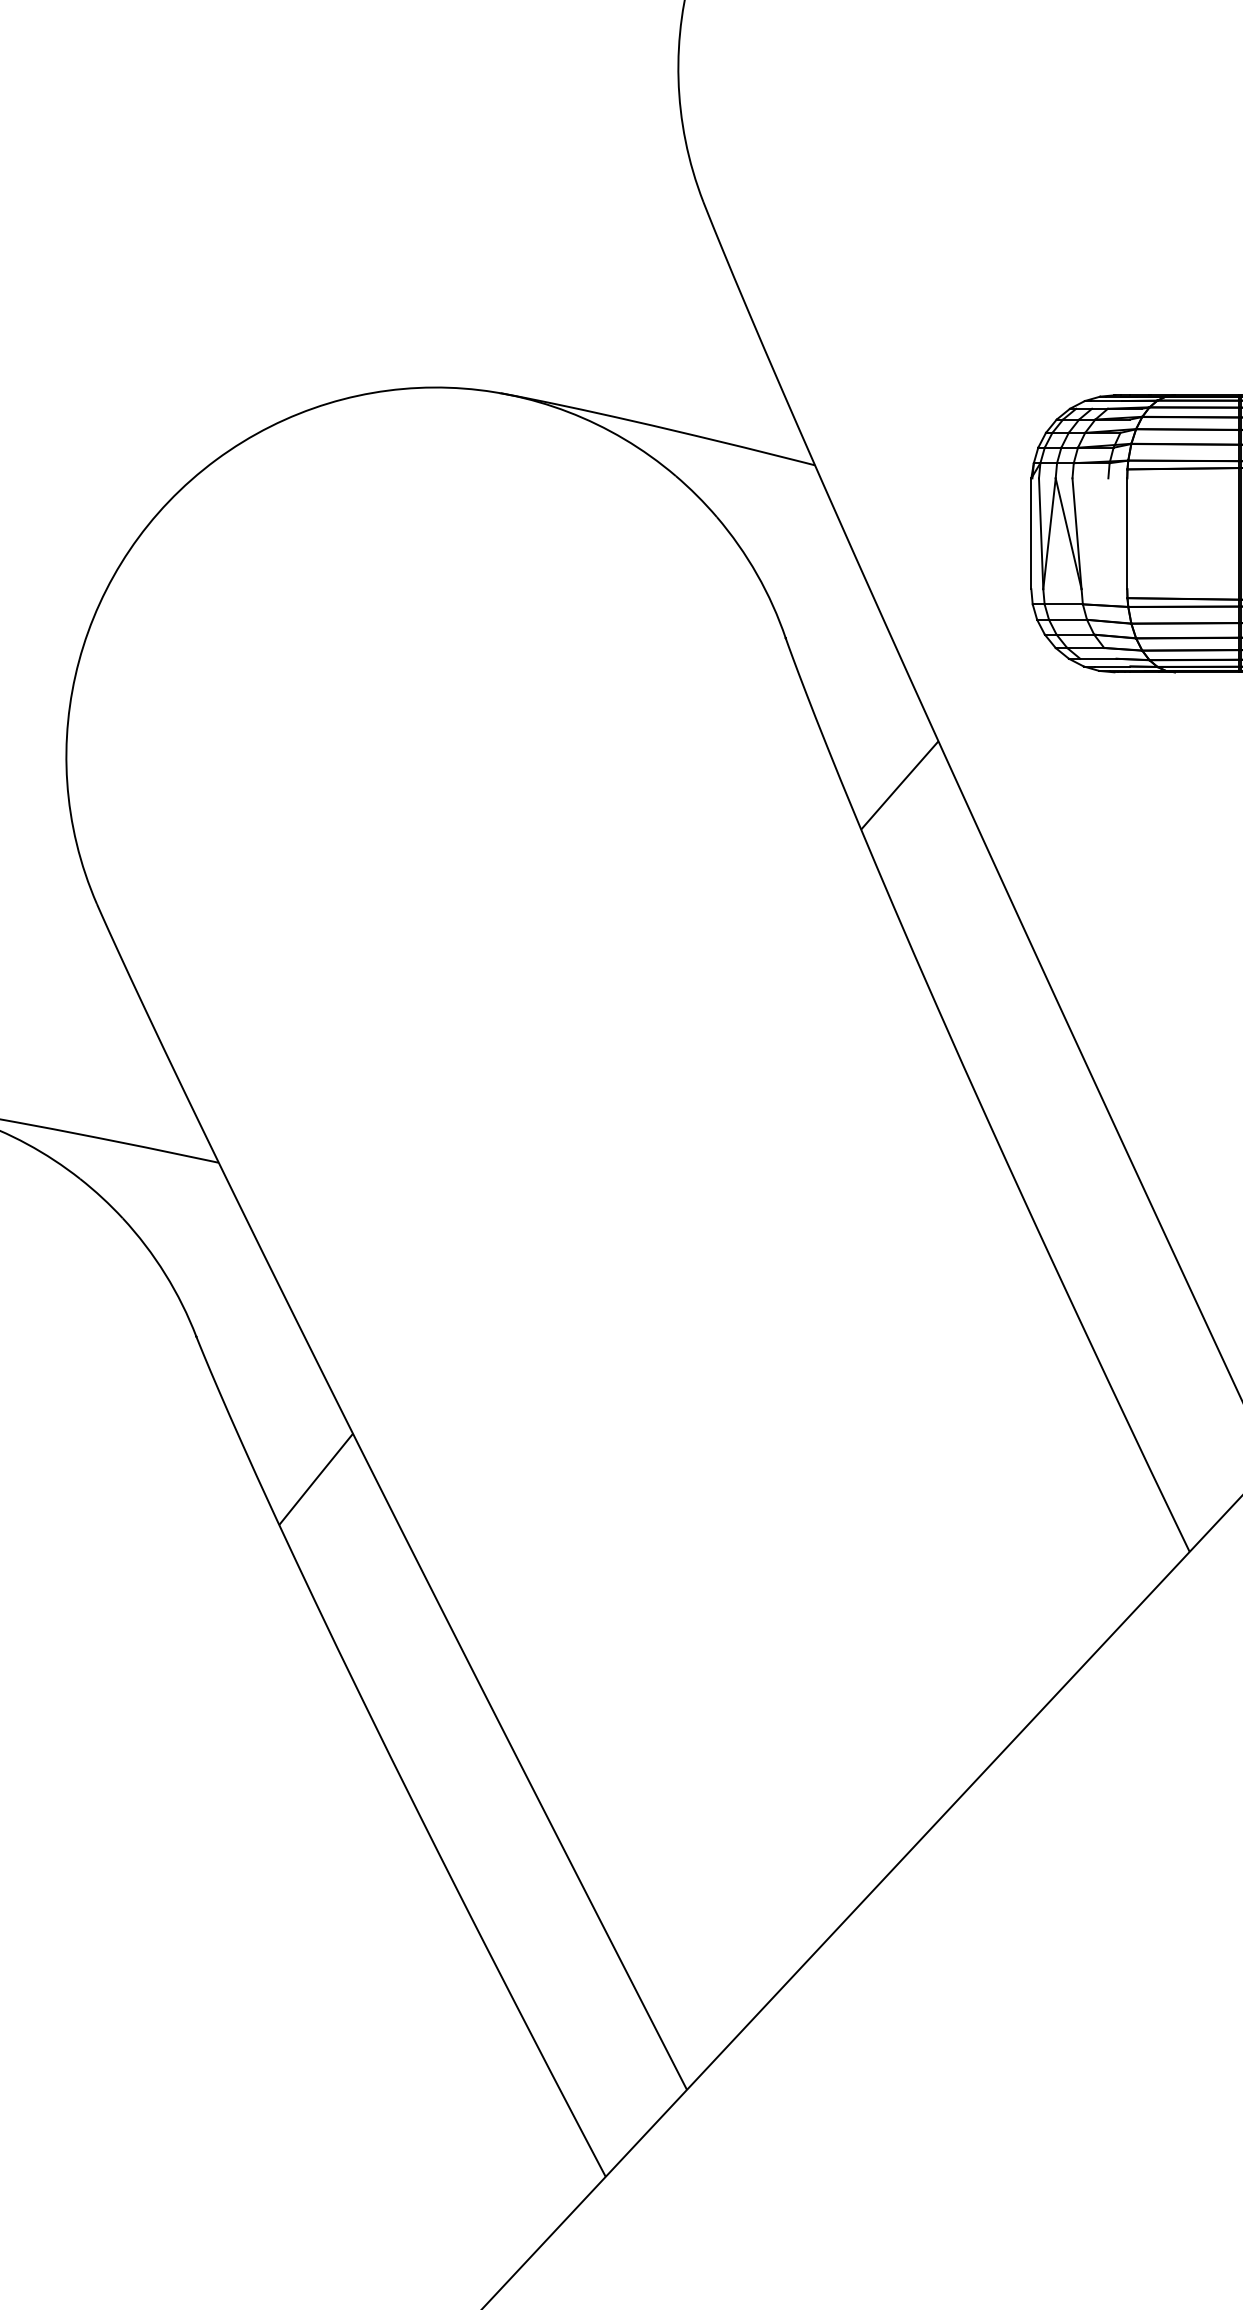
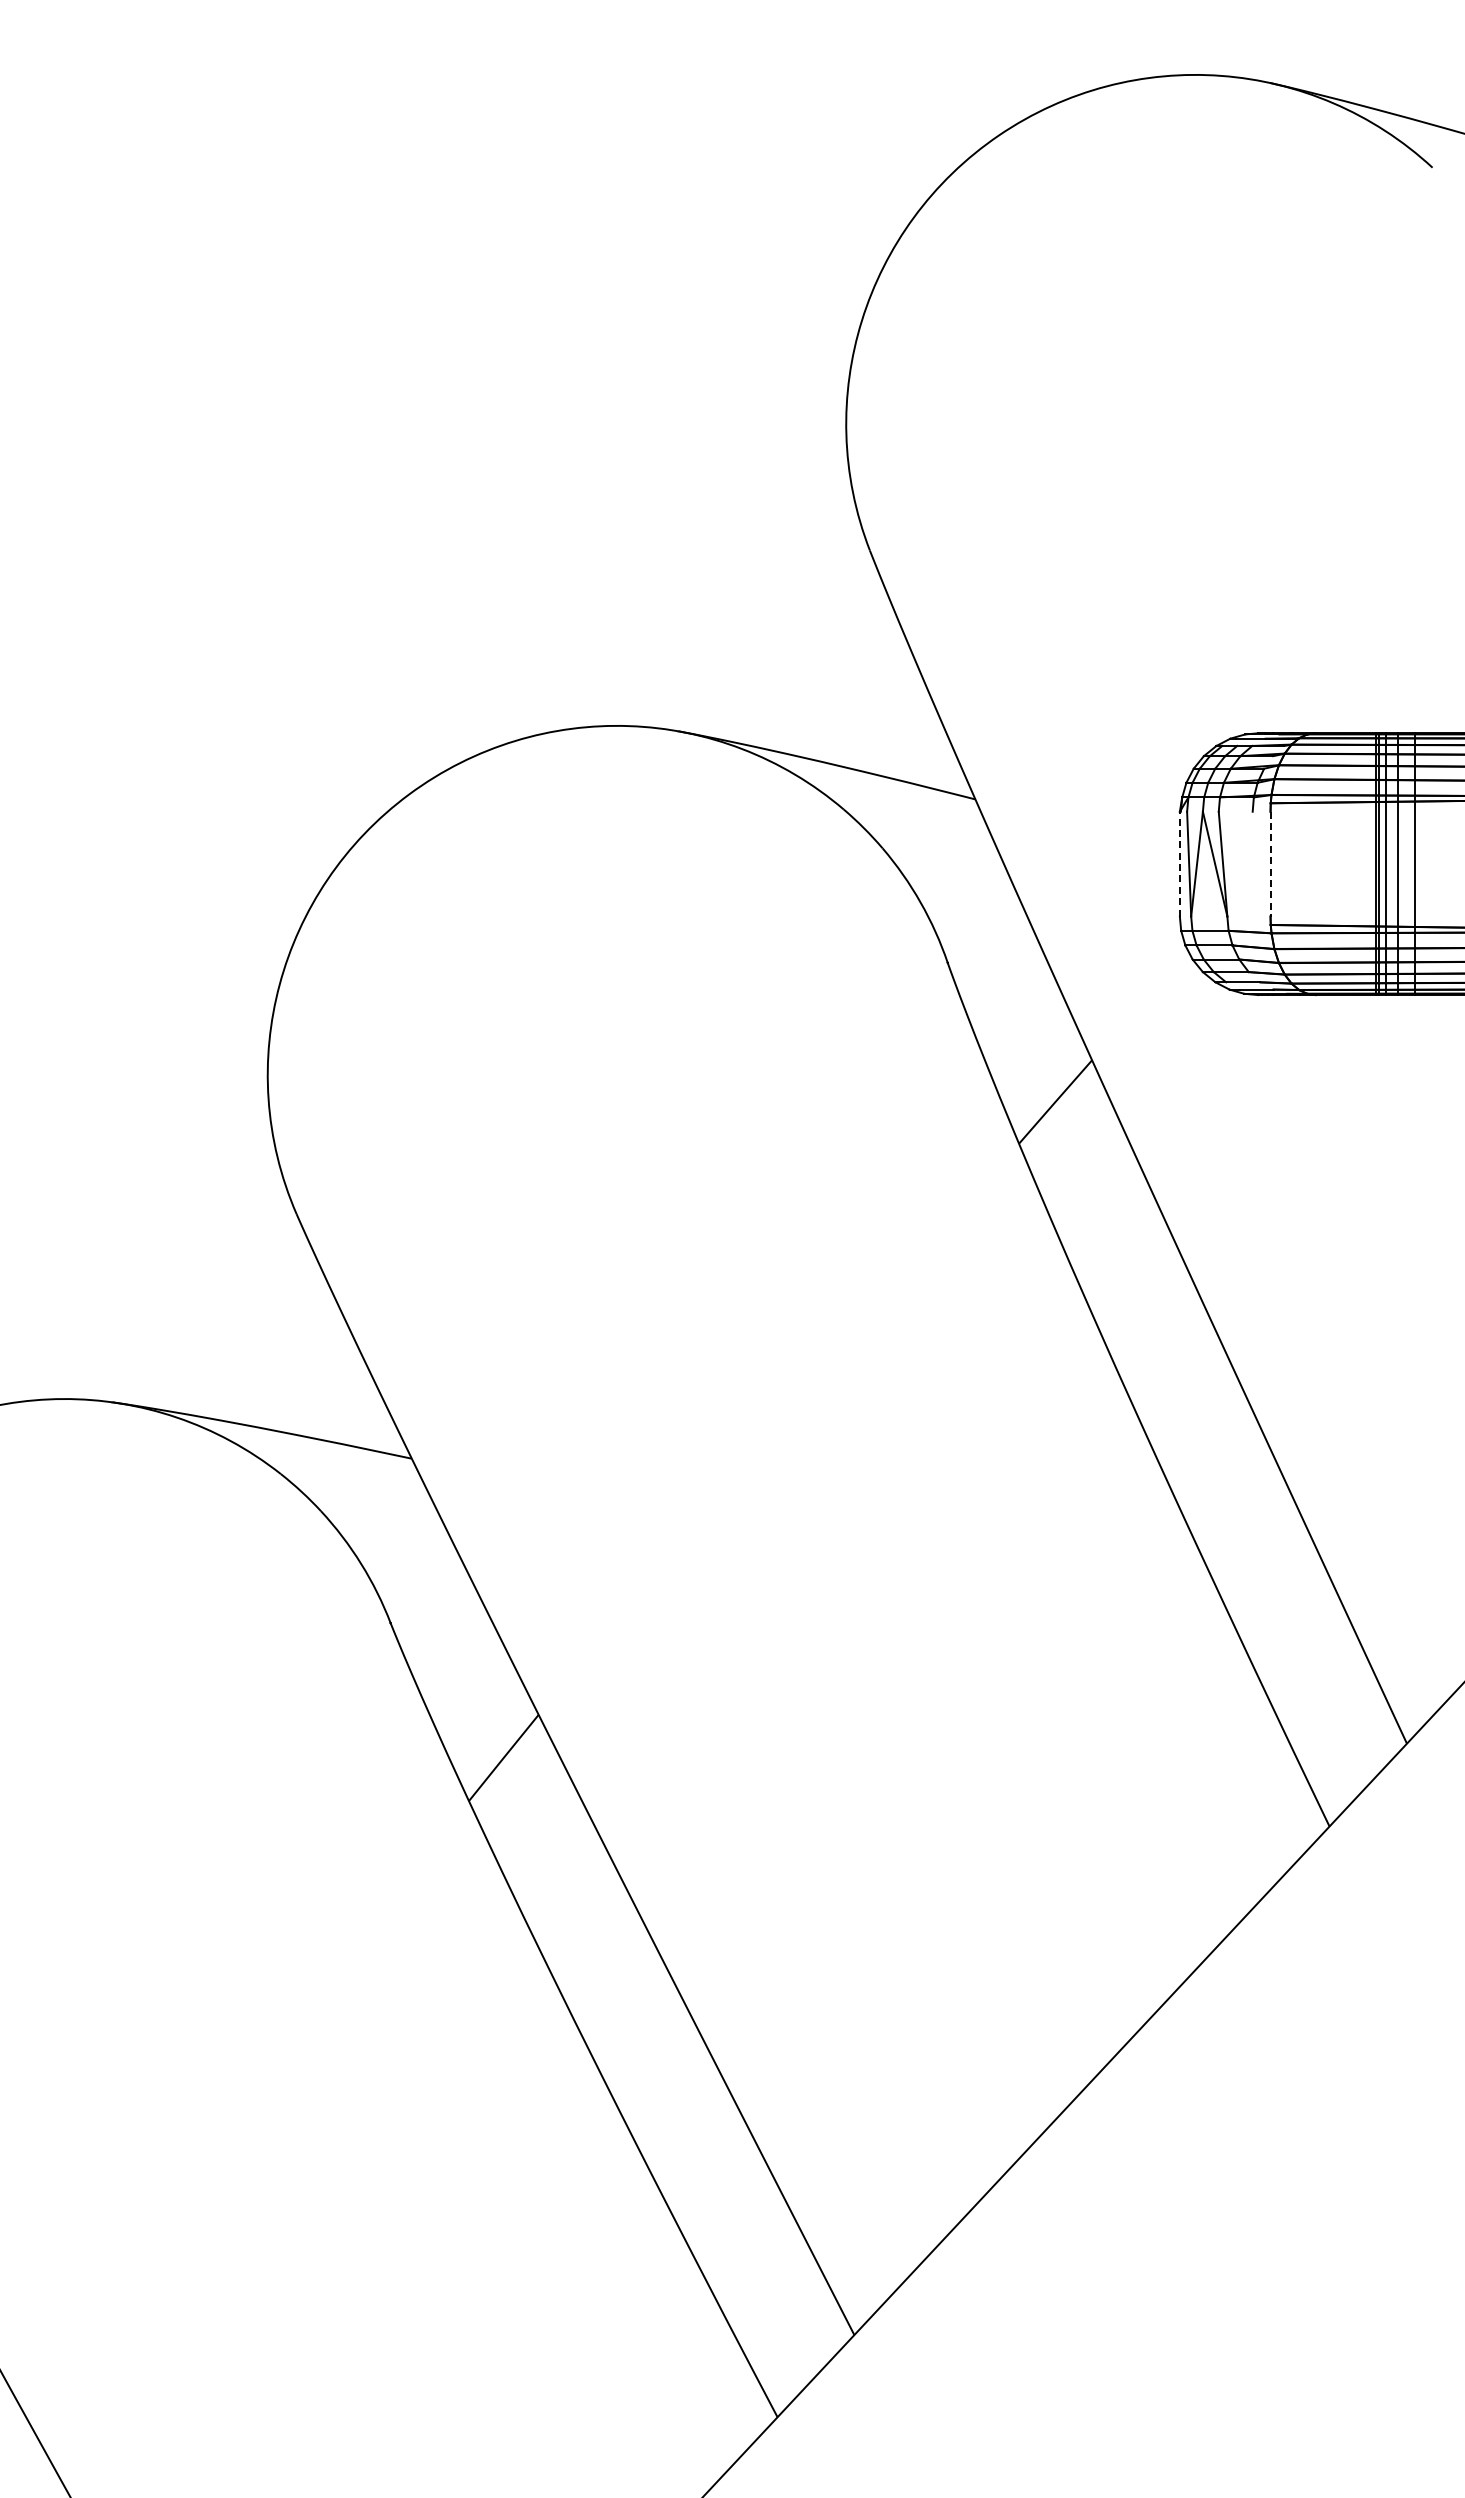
line: (1030, 533) -> (1179, 863), solid -> dashed
line: (1127, 534) -> (1270, 864), solid -> dashed

